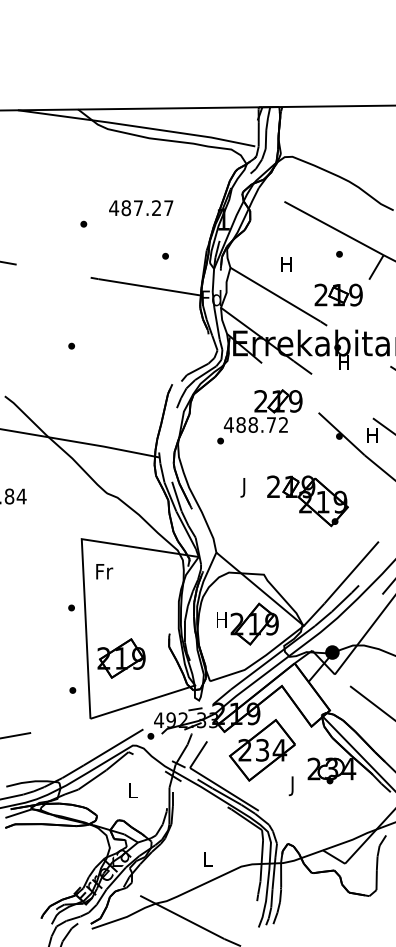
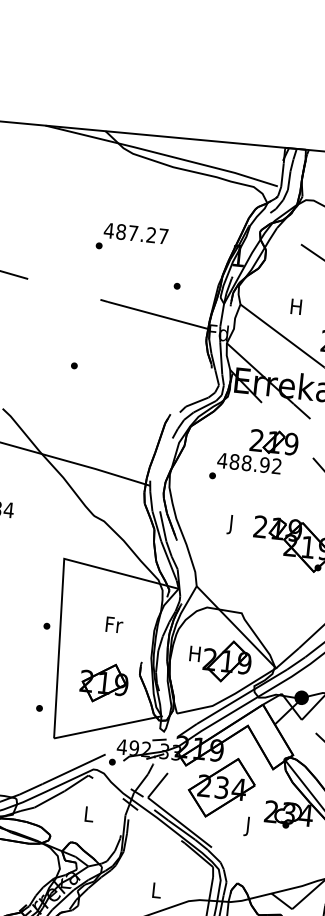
text: (141, 208) -> (136, 233), moved
text: (271, 424) -> (264, 464), 488.72 -> 488.92
text: (104, 571) -> (114, 624), moved
part: (121, 658) -> (104, 683), moved

